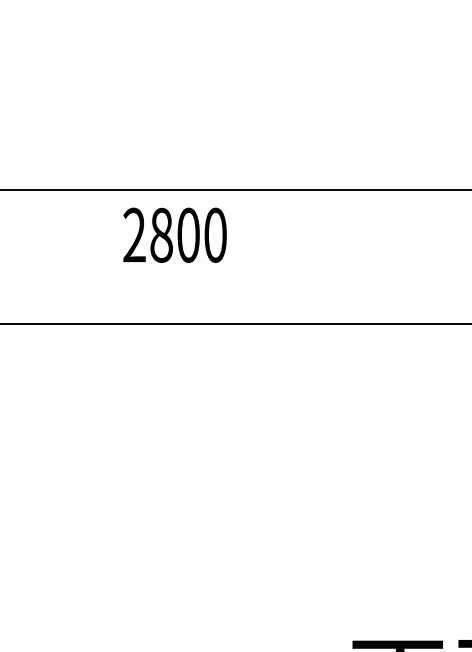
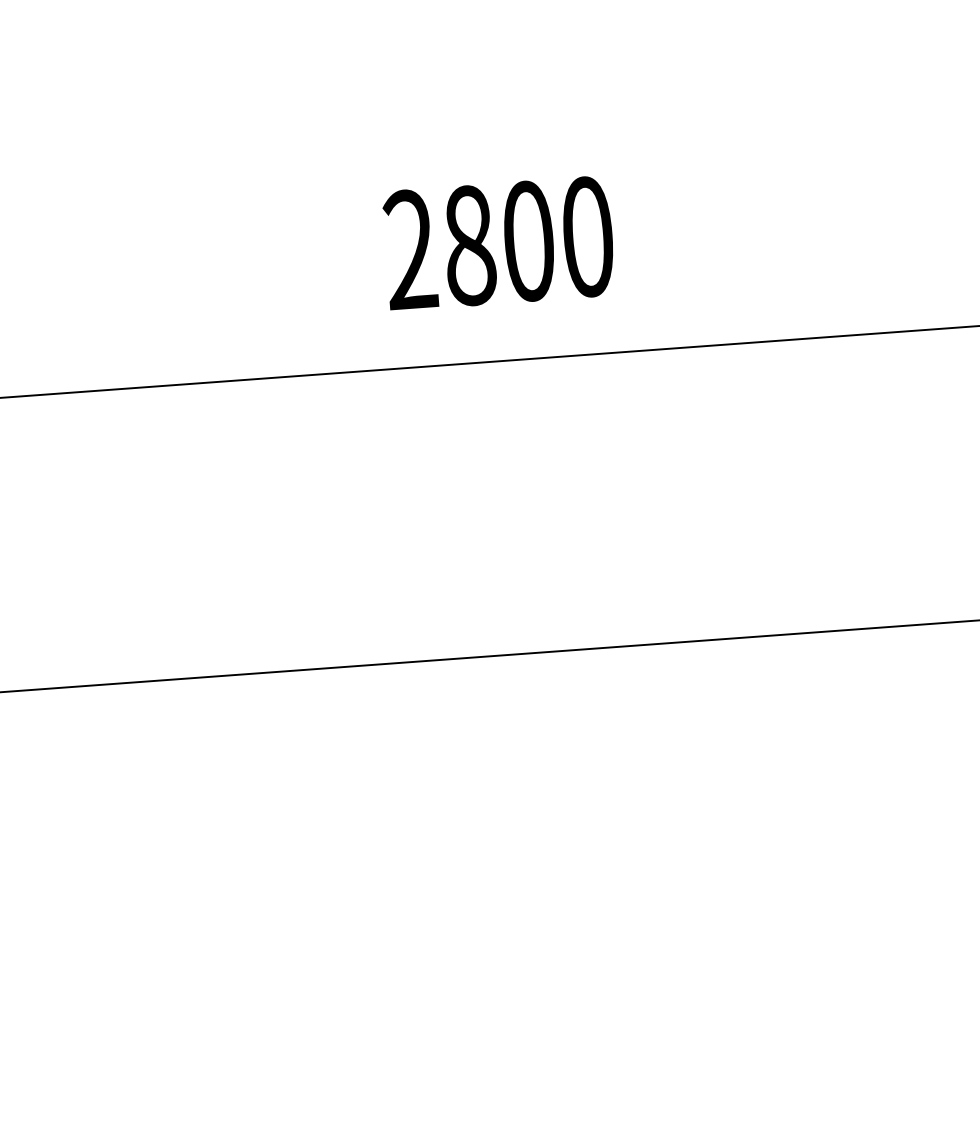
text: (174, 234) -> (497, 241), moved

